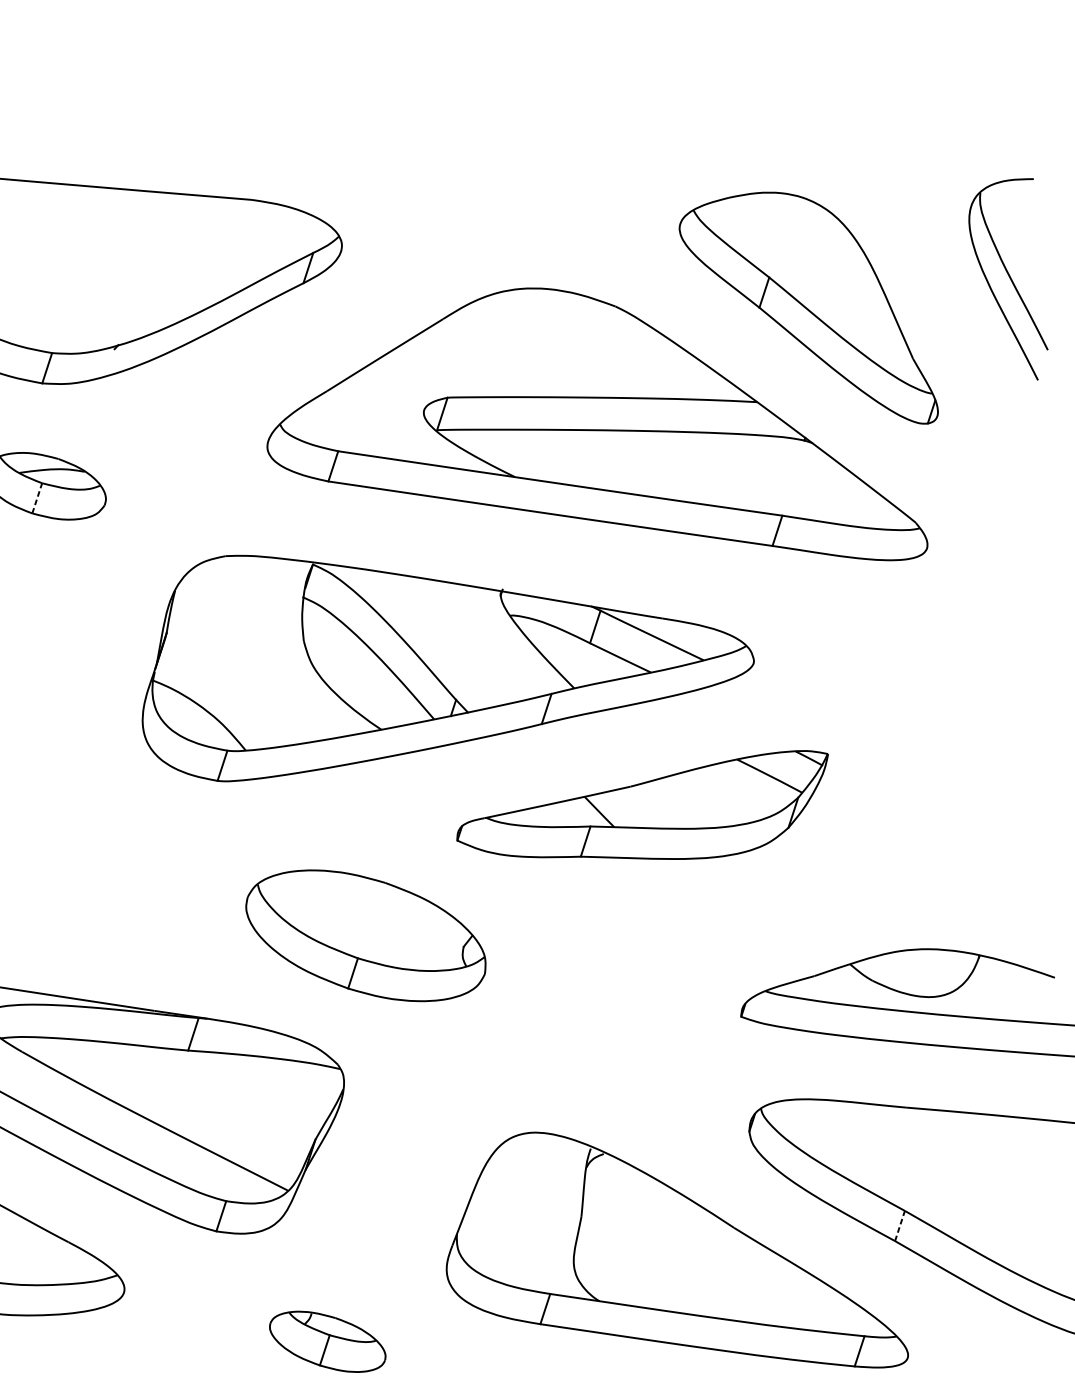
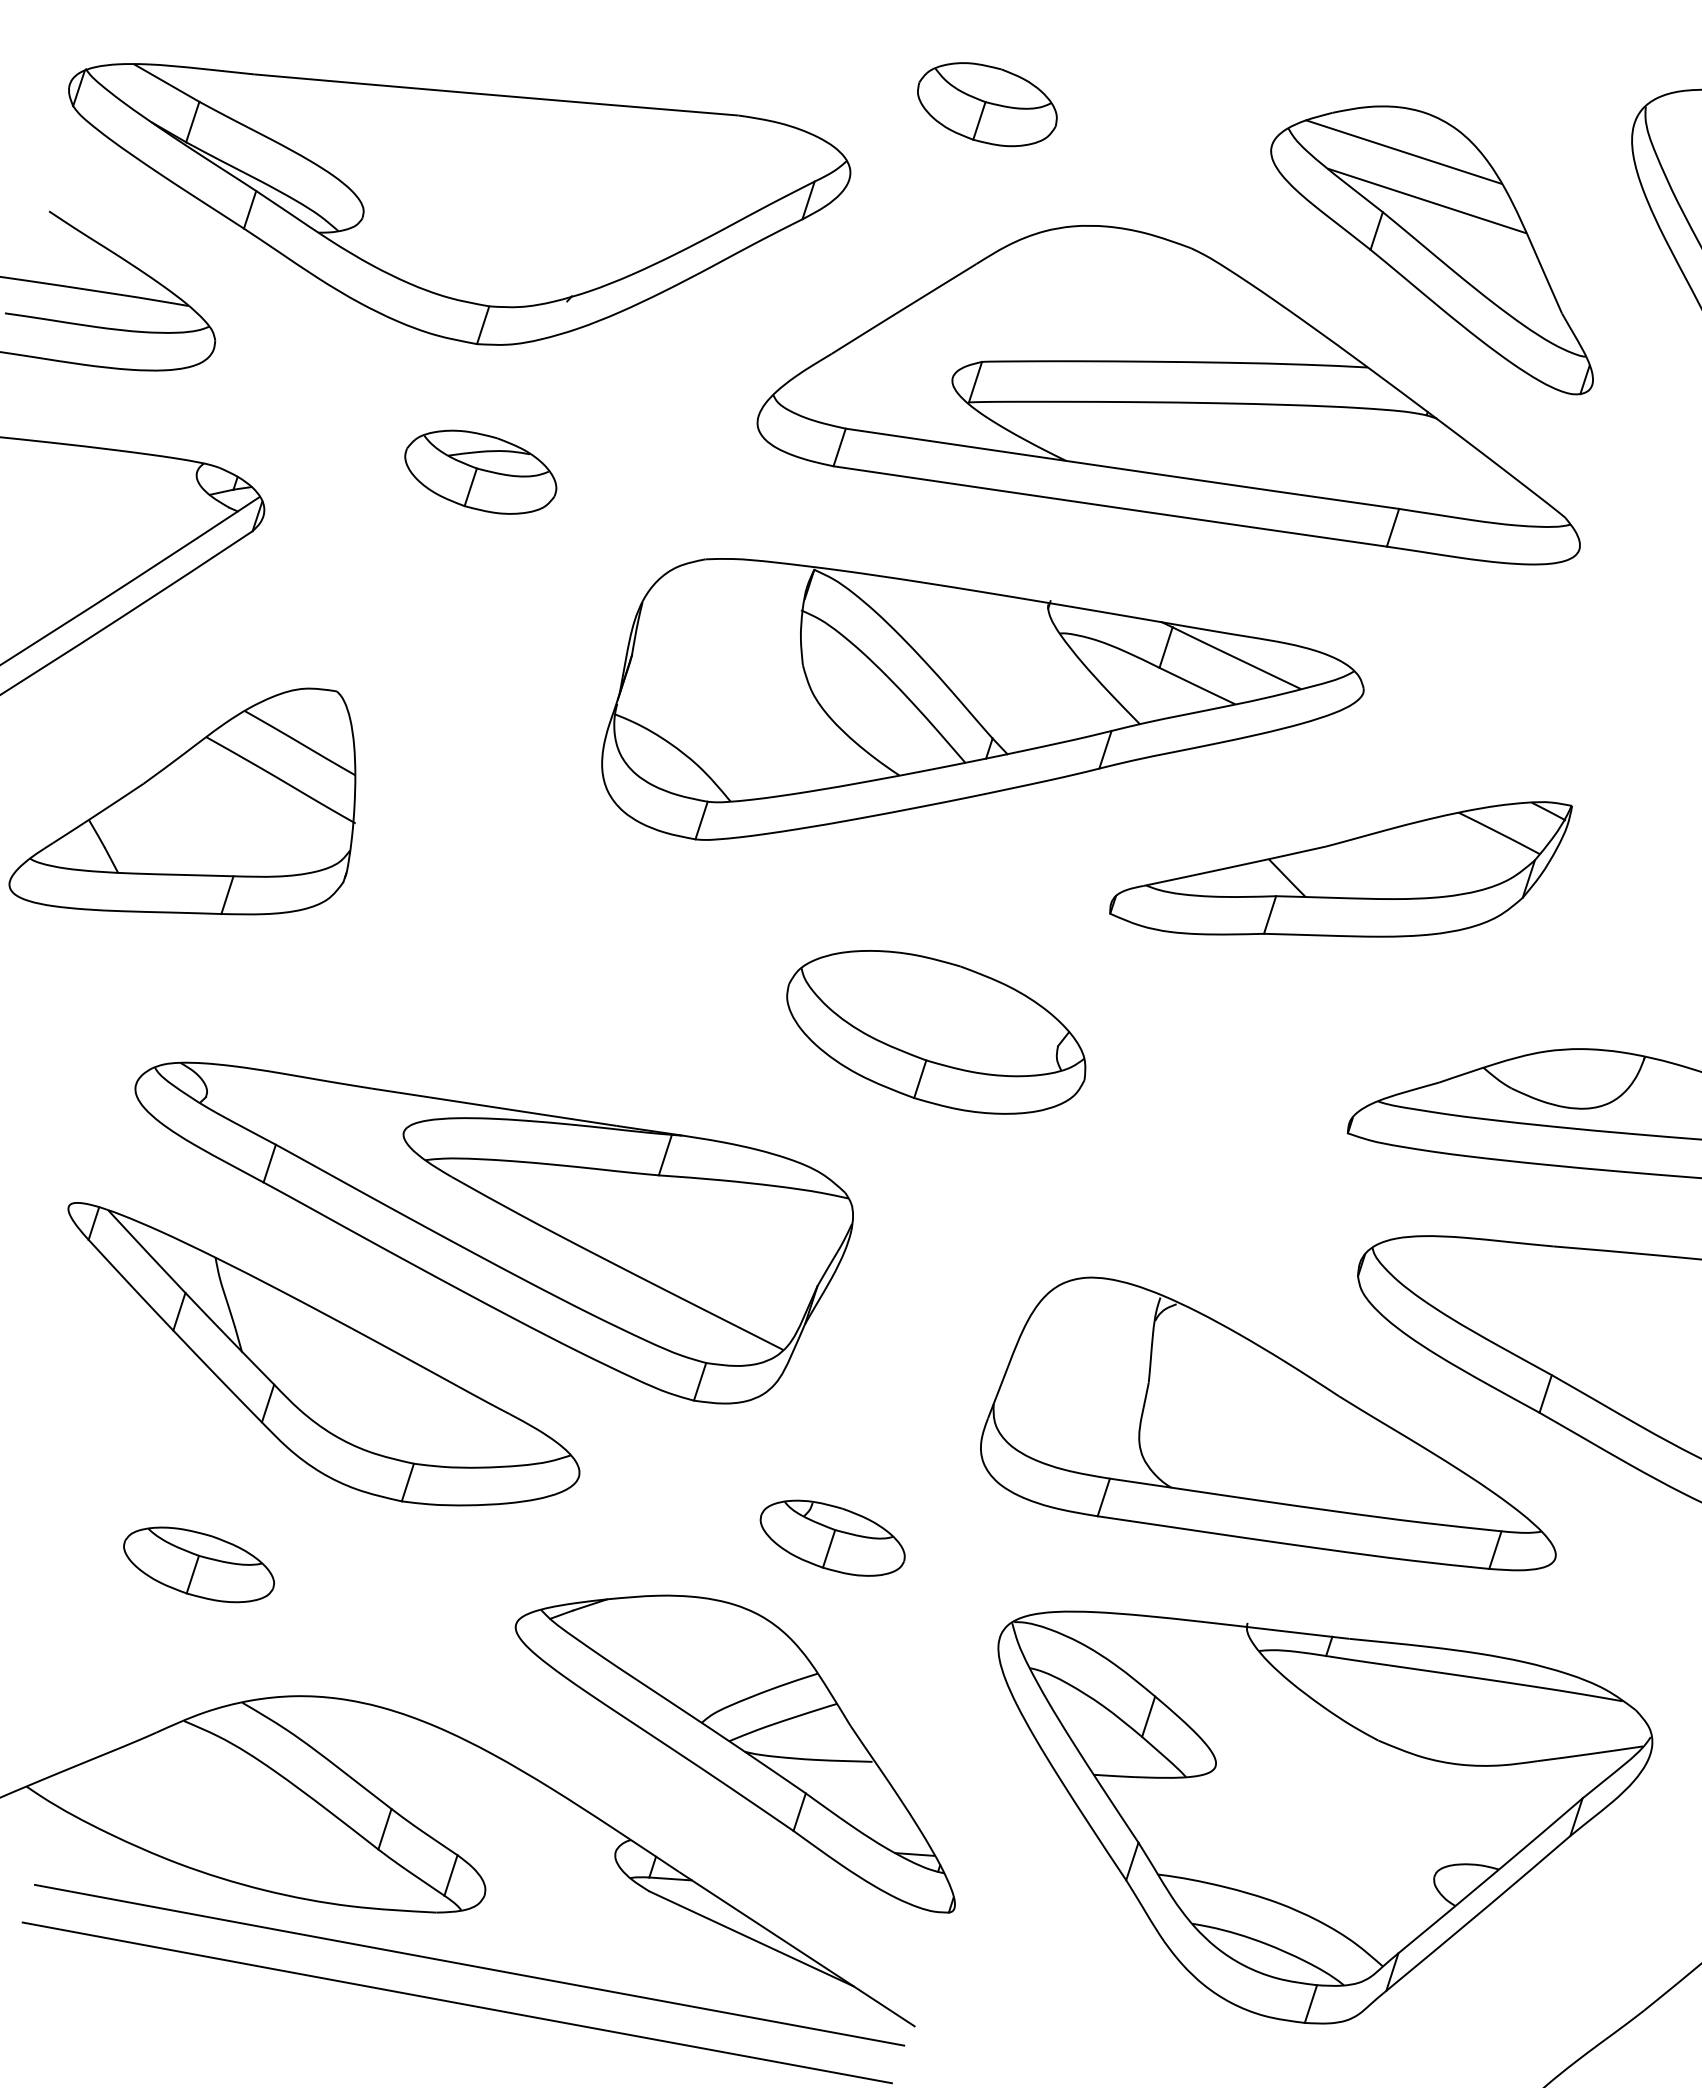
part: (451, 191) -> (987, 104), added
line: (785, 228) -> (1403, 151), added
line: (805, 268) -> (1427, 200), added
line: (37, 498) -> (470, 487), dashed -> solid
part: (642, 805) -> (1340, 869), moved
part: (366, 935) -> (936, 1032), moved
line: (899, 1225) -> (1545, 1393), dashed -> solid

